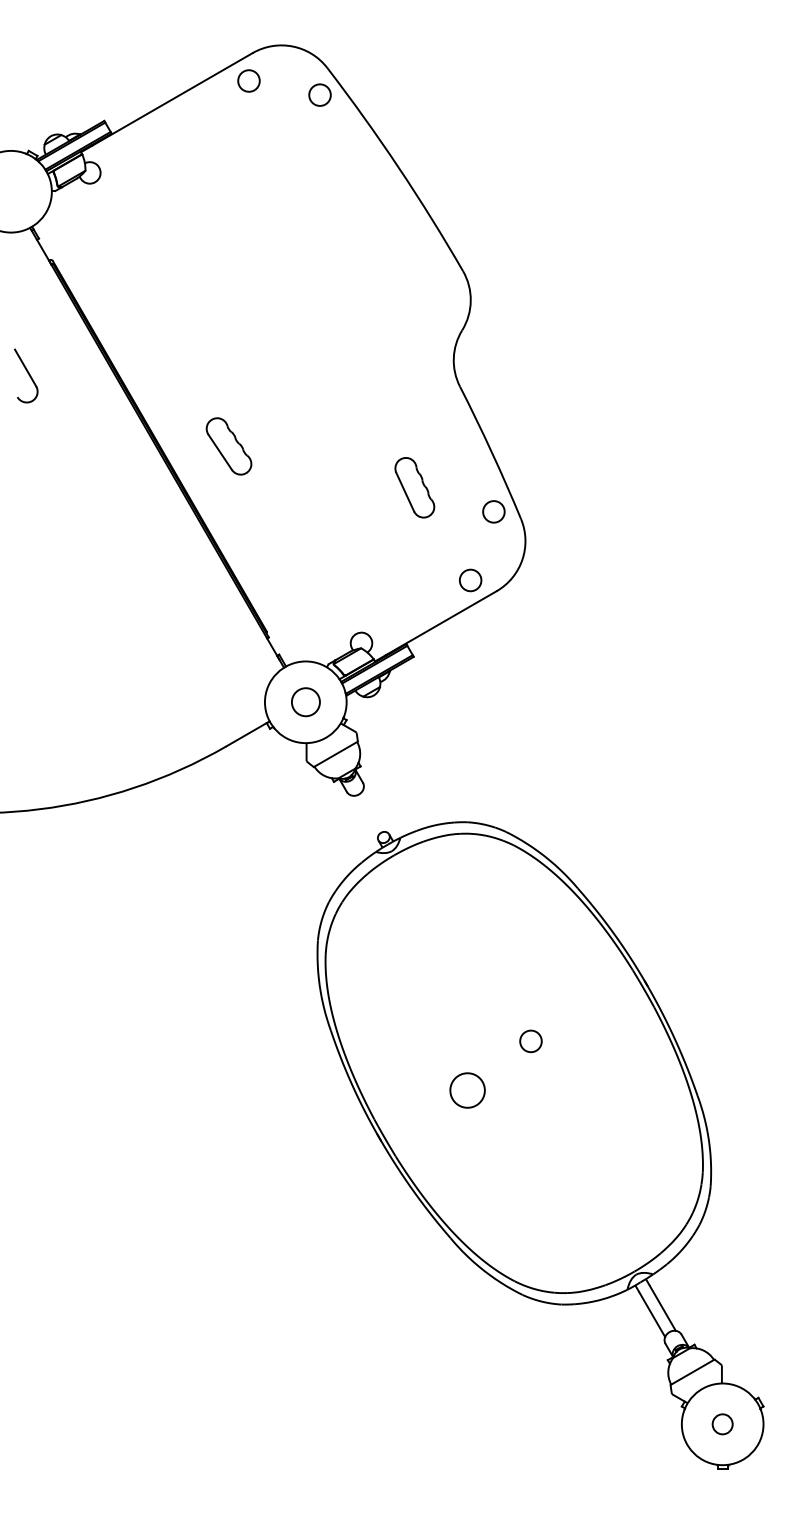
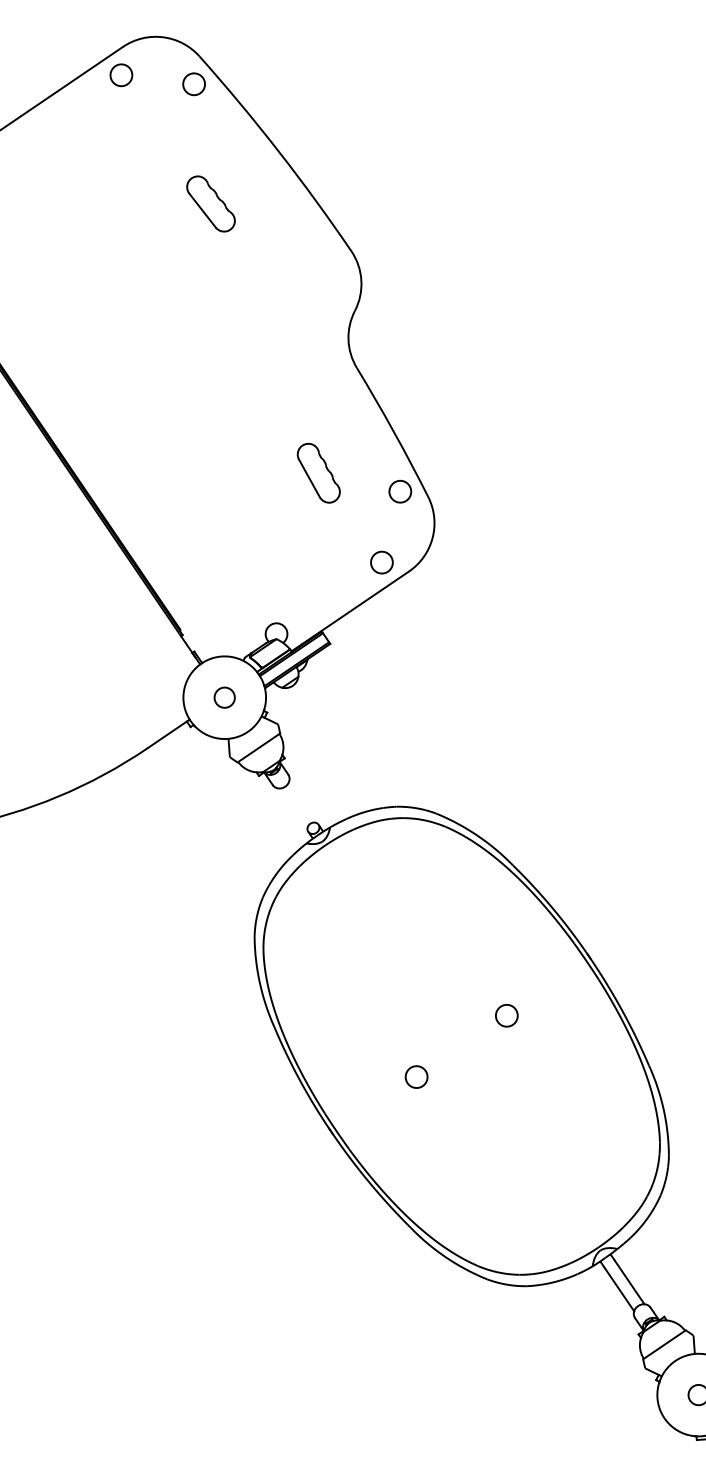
part: (228, 446) -> (210, 204), moved
circle: (305, 702) -> (224, 697), size x0.71
part: (530, 1041) -> (506, 1015), moved
part: (467, 1089) -> (416, 1076), size x0.62

